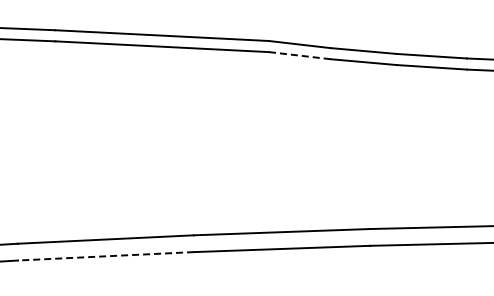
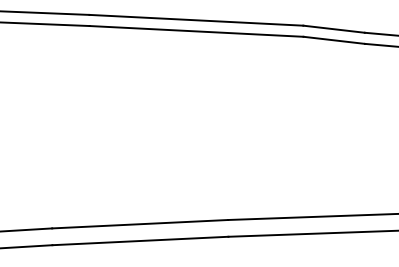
line: (299, 55) -> (333, 40), dashed -> solid
line: (105, 256) -> (139, 241), dashed -> solid

